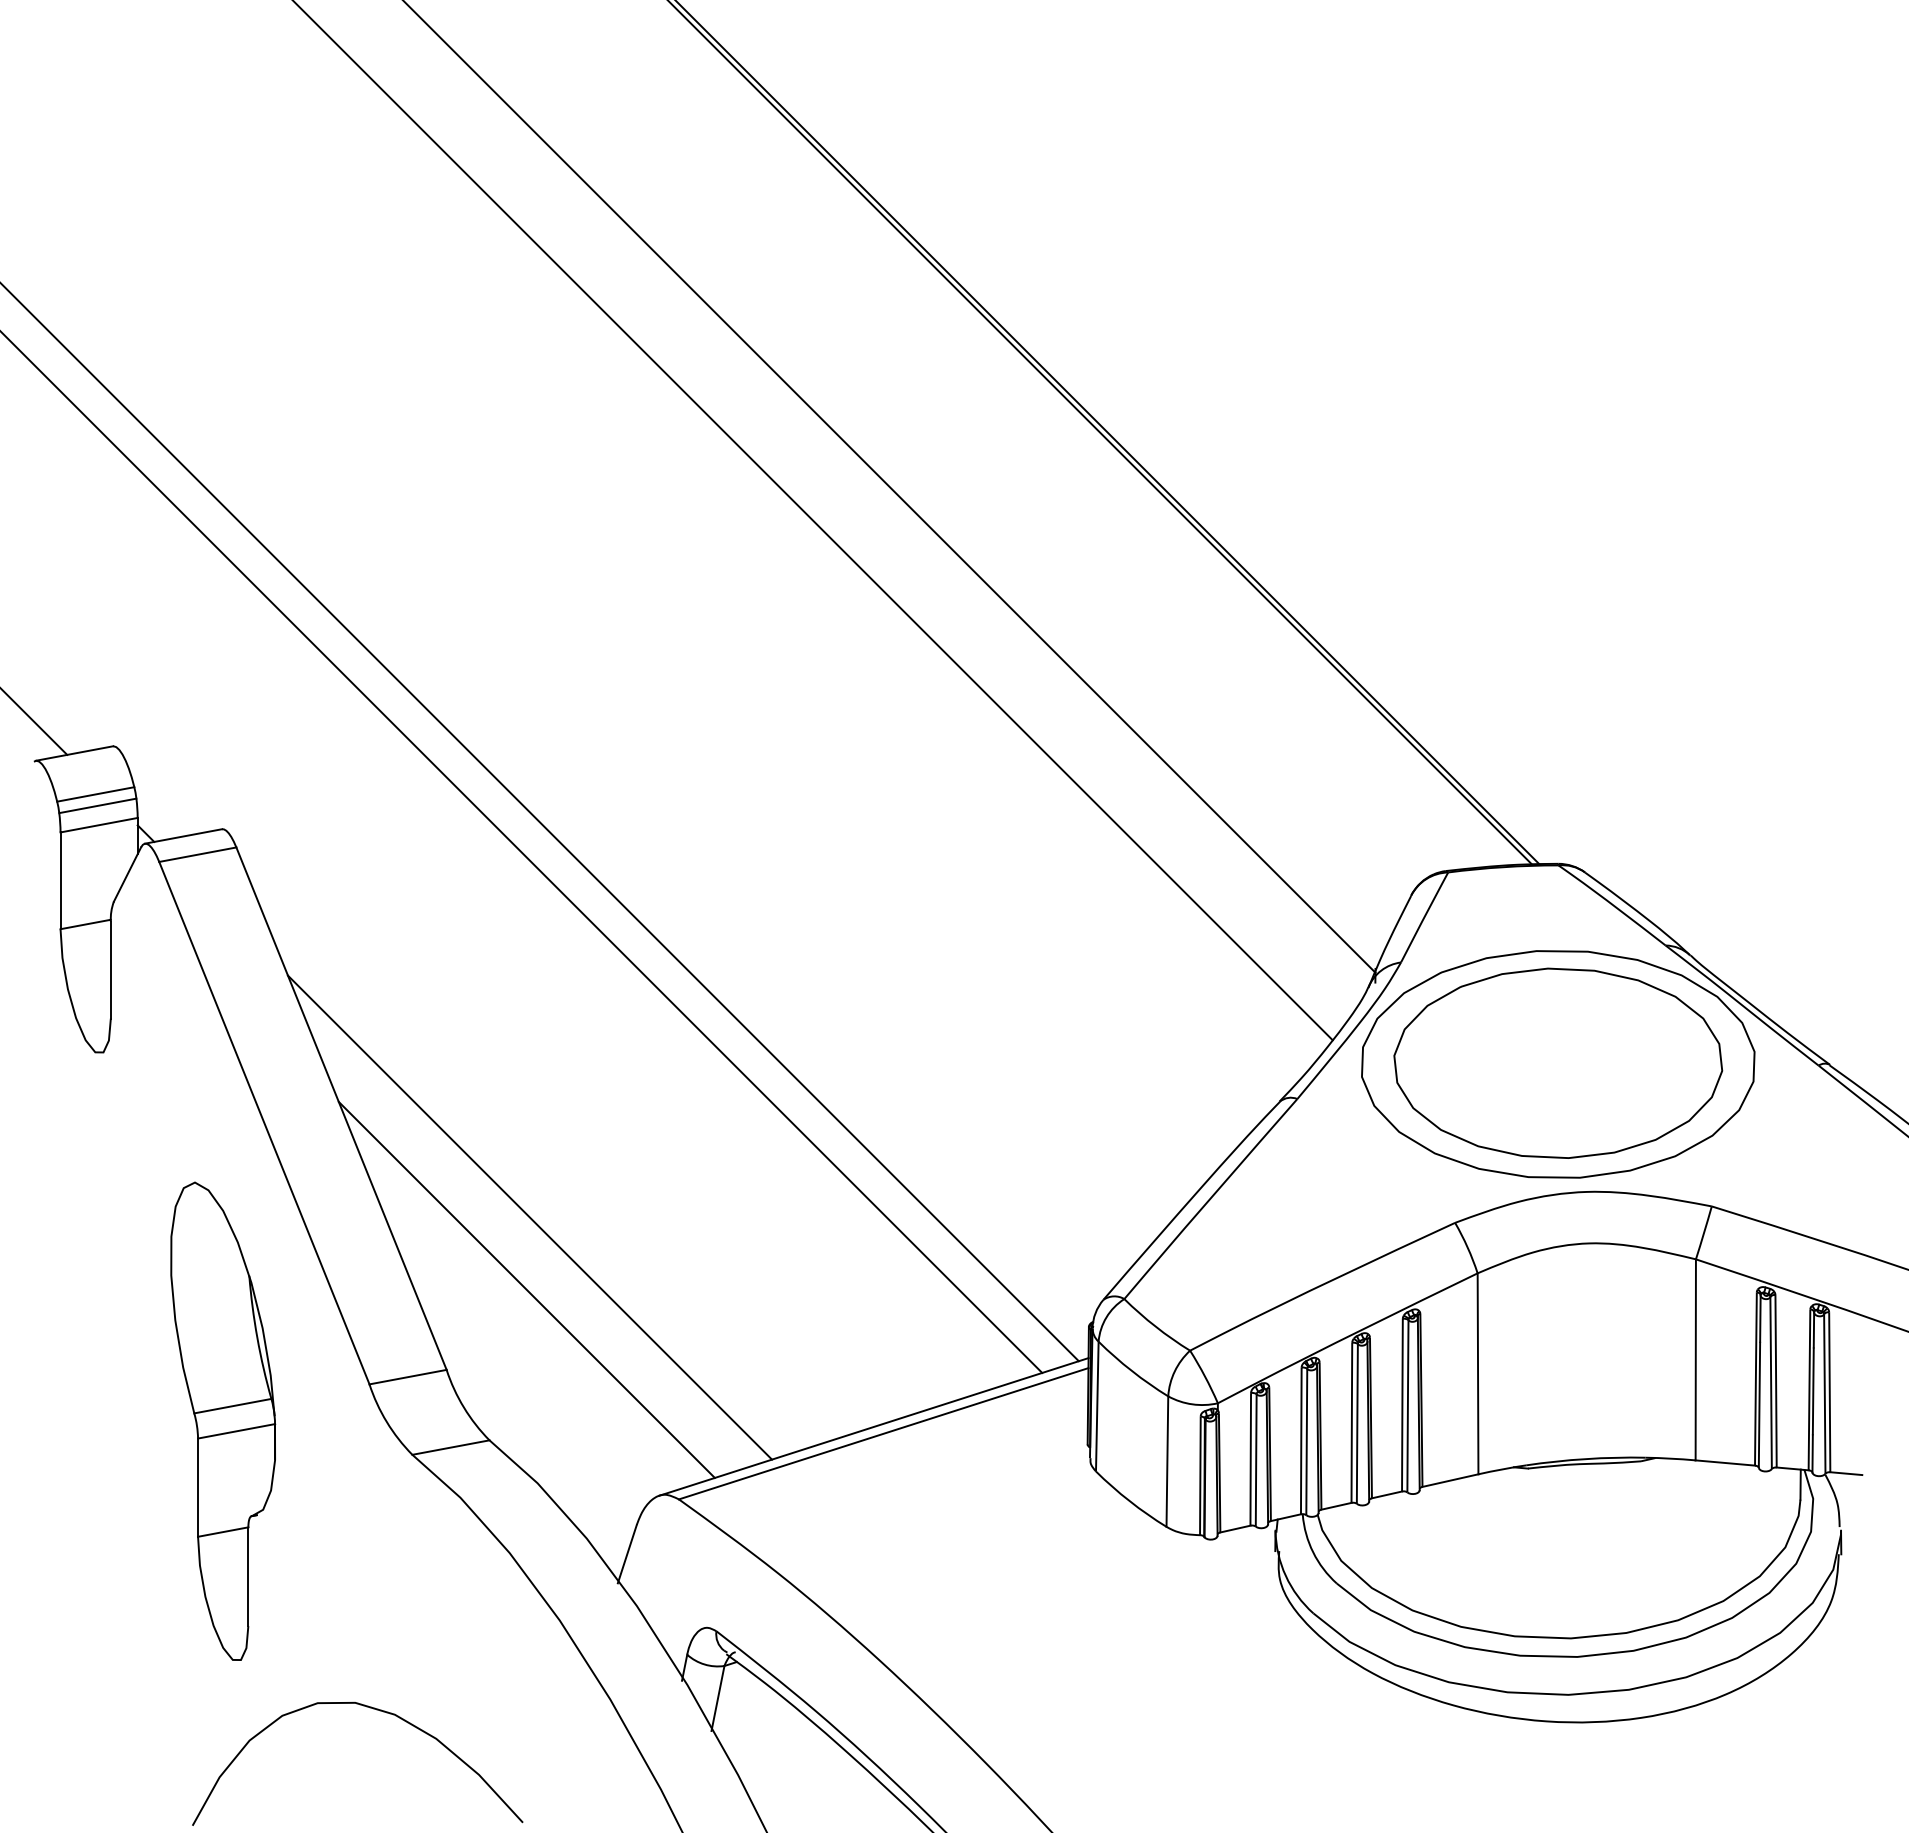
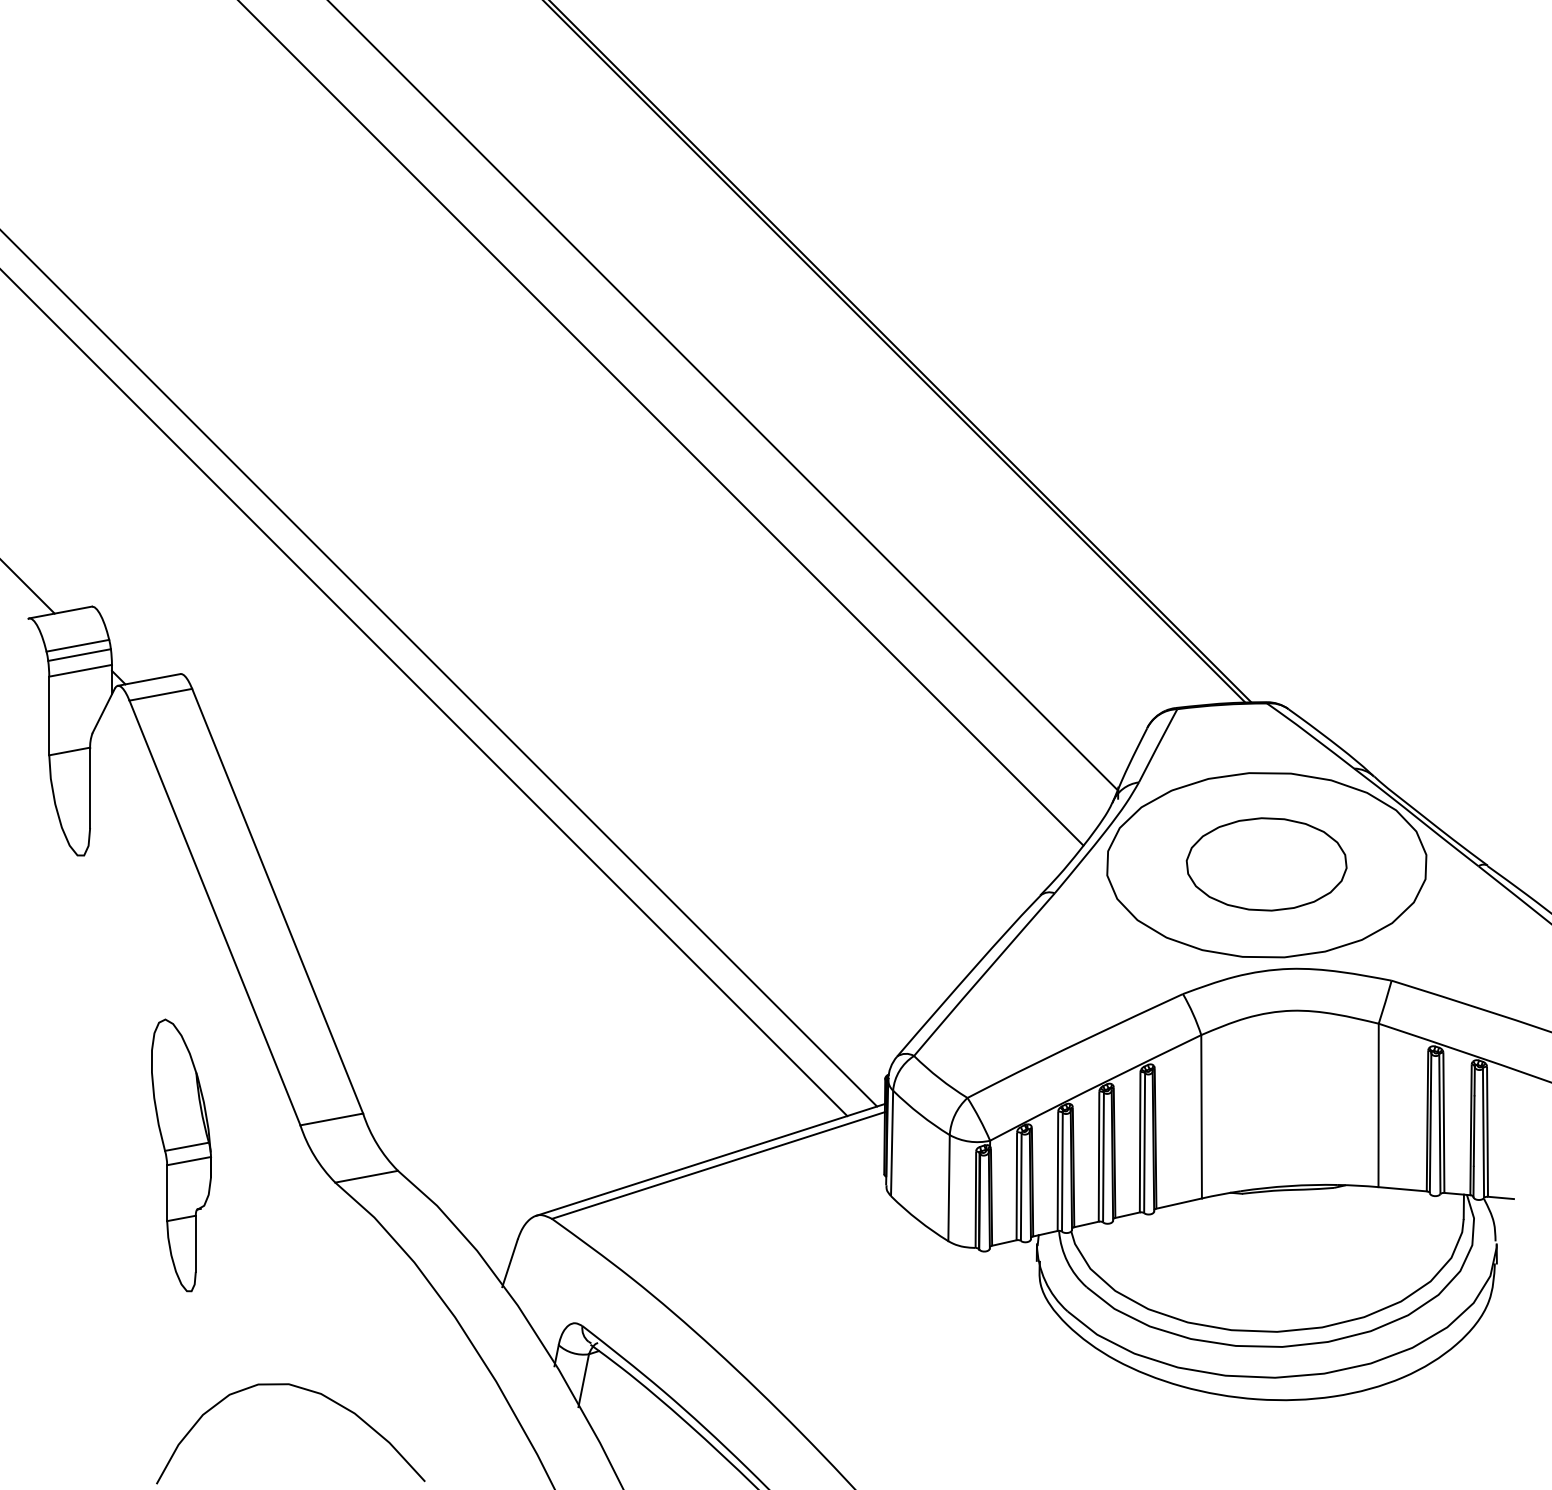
part: (1557, 1063) -> (1266, 864), size x0.6
line: (529, 1217) -> (430, 989), removed
line: (527, 1289) -> (428, 1048), removed
part: (223, 1421) -> (181, 1155), size x0.7

